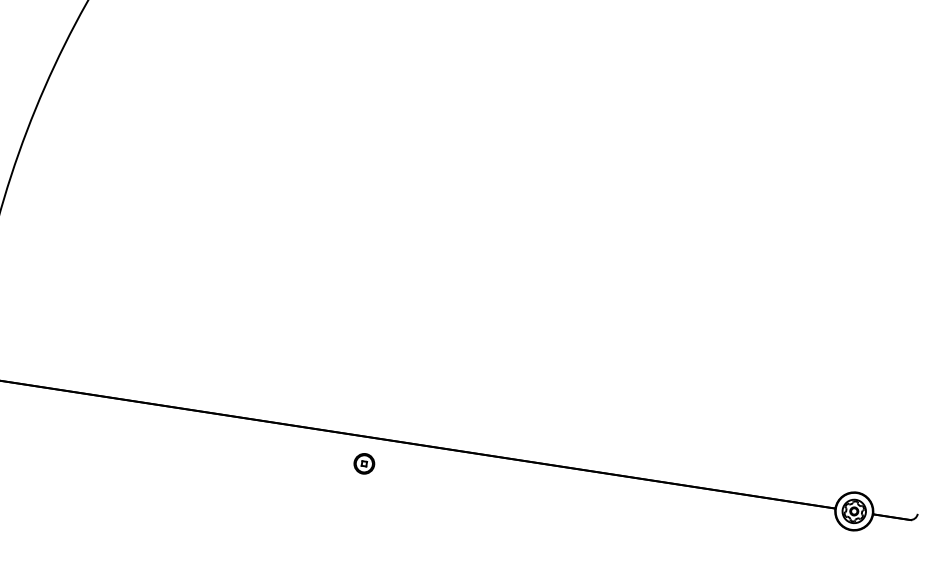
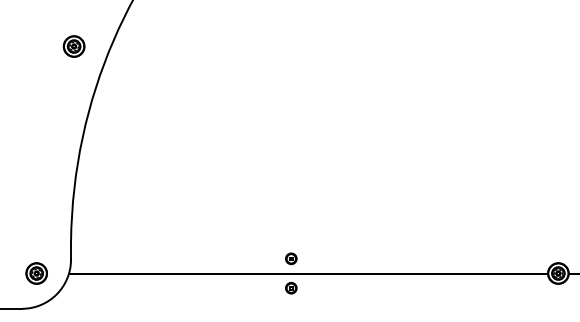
part: (372, 409) -> (291, 258), added

